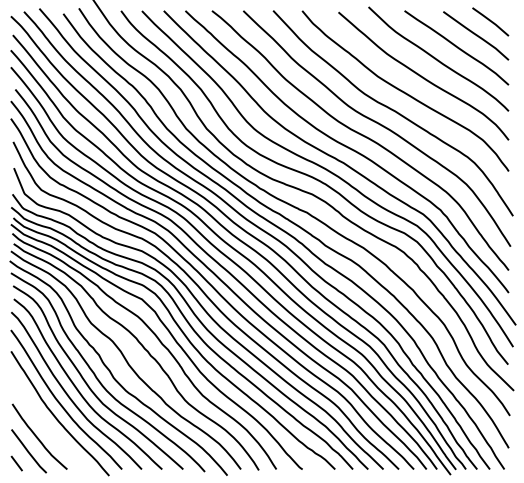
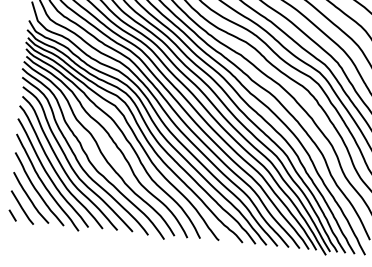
curve: (46, 425) -> (36, 190), added

